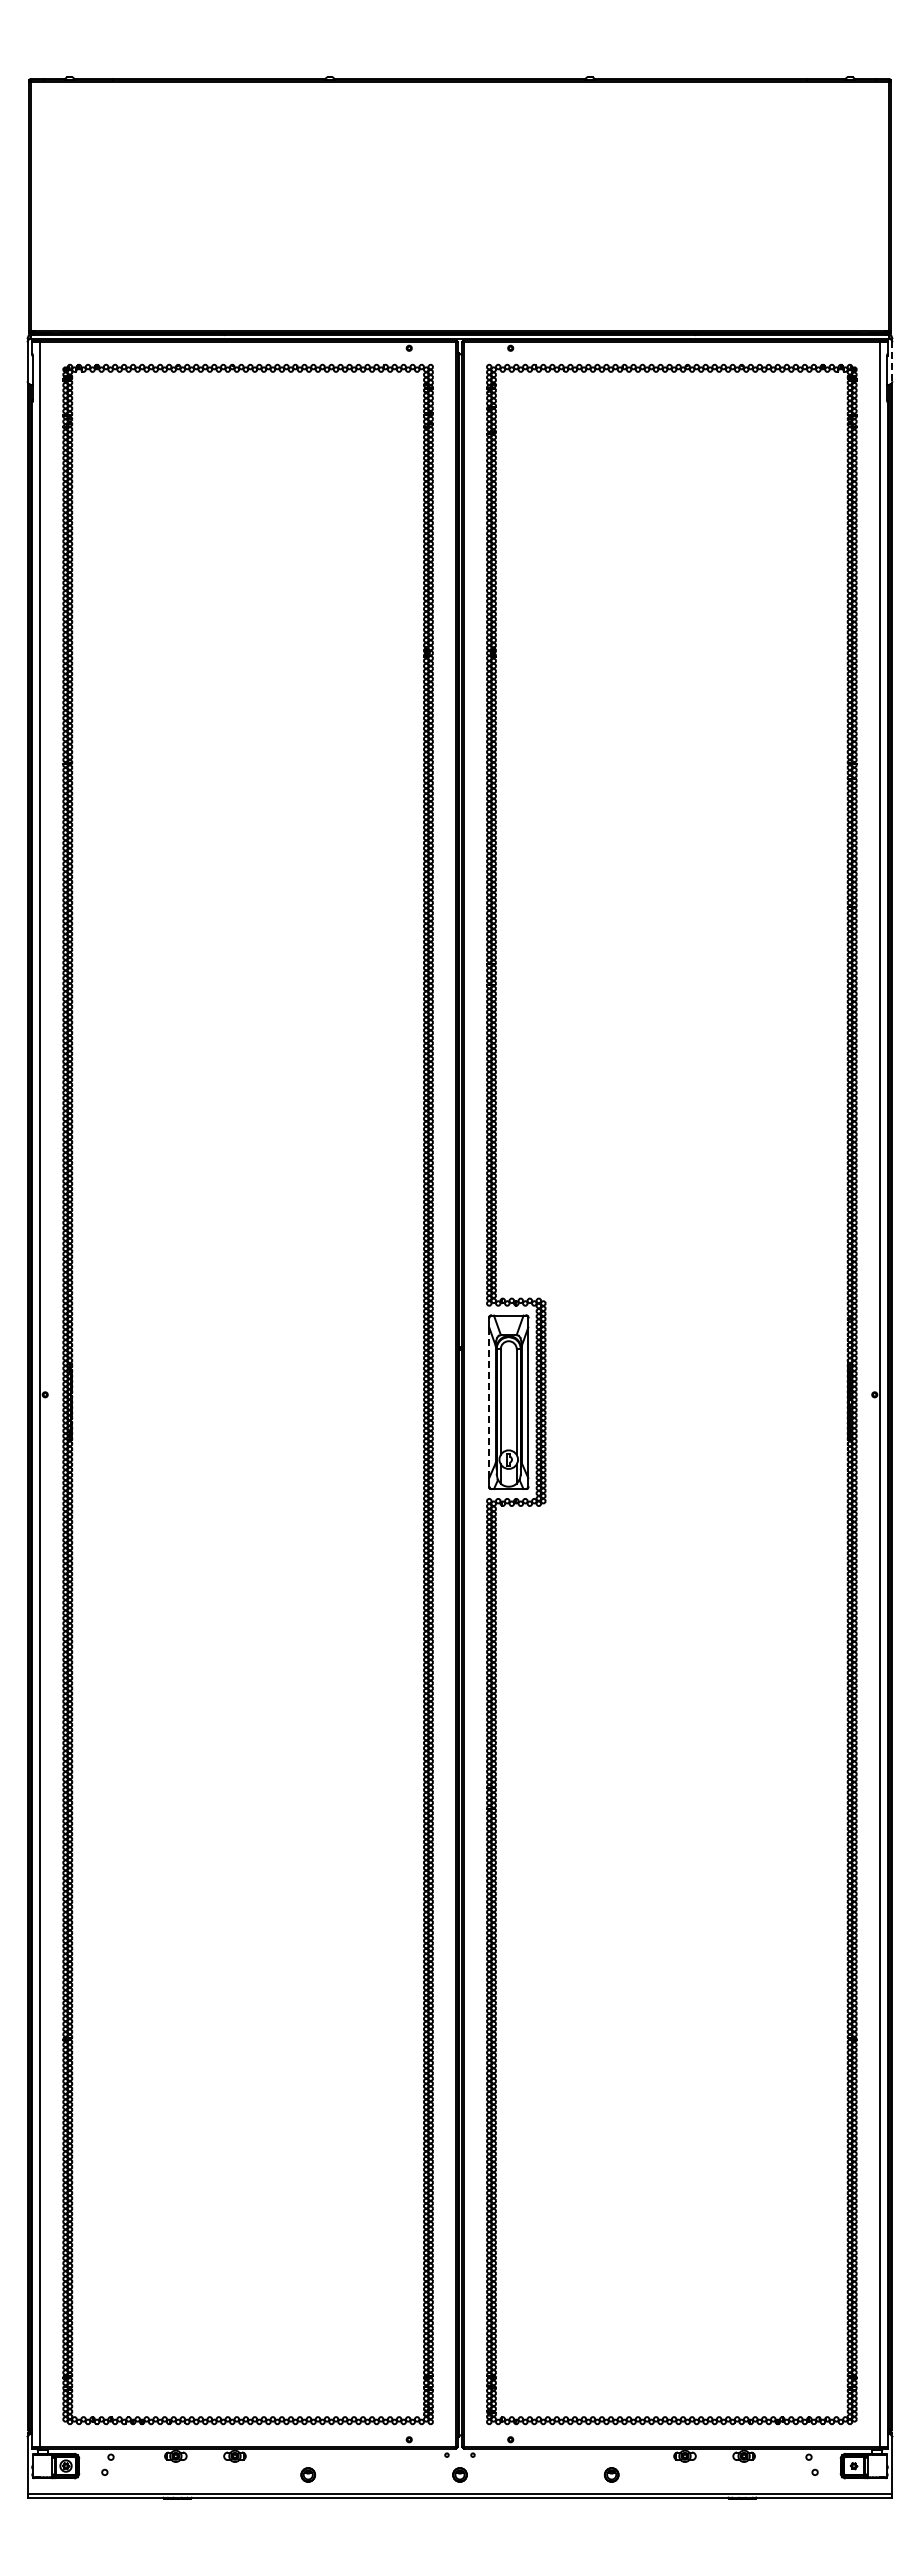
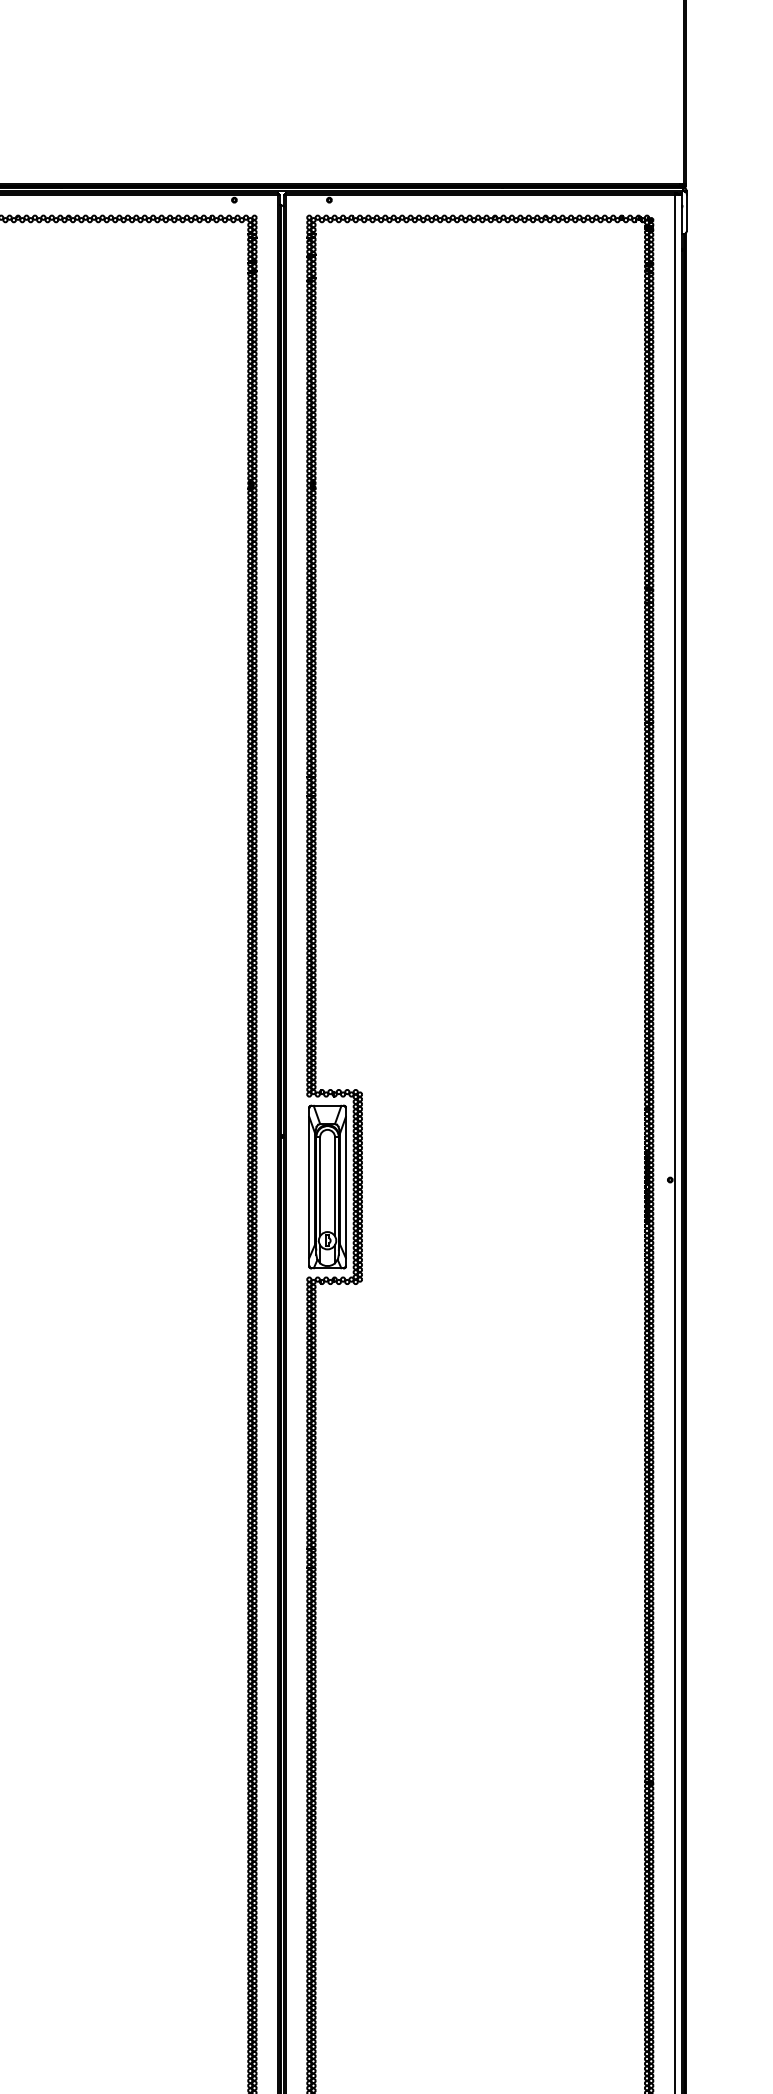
line: (892, 361) -> (686, 212), dashed -> solid
line: (489, 1402) -> (309, 1187), dashed -> solid

